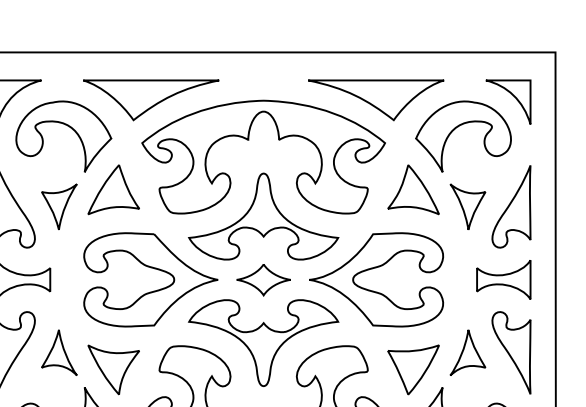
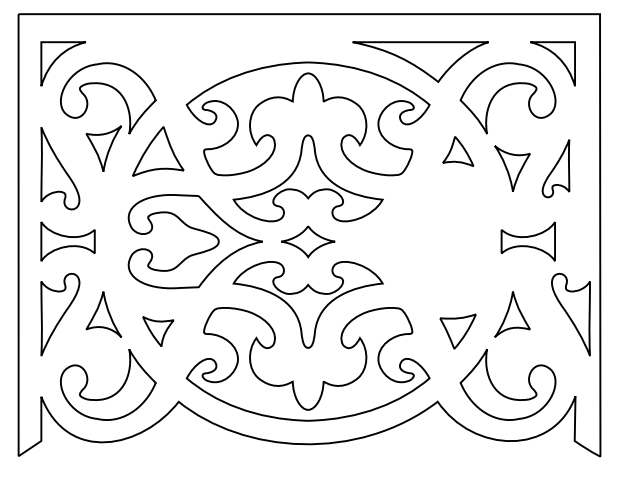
part: (150, 99) -> (195, 61), removed
part: (413, 189) -> (458, 151), size x0.6
part: (58, 206) -> (103, 148), moved
part: (510, 206) -> (555, 168), size x0.7
part: (371, 269) -> (416, 231), removed
part: (502, 279) -> (527, 241), moved
part: (510, 352) -> (570, 314), moved
part: (113, 369) -> (158, 331), size x0.6
part: (412, 369) -> (457, 331), size x0.7

